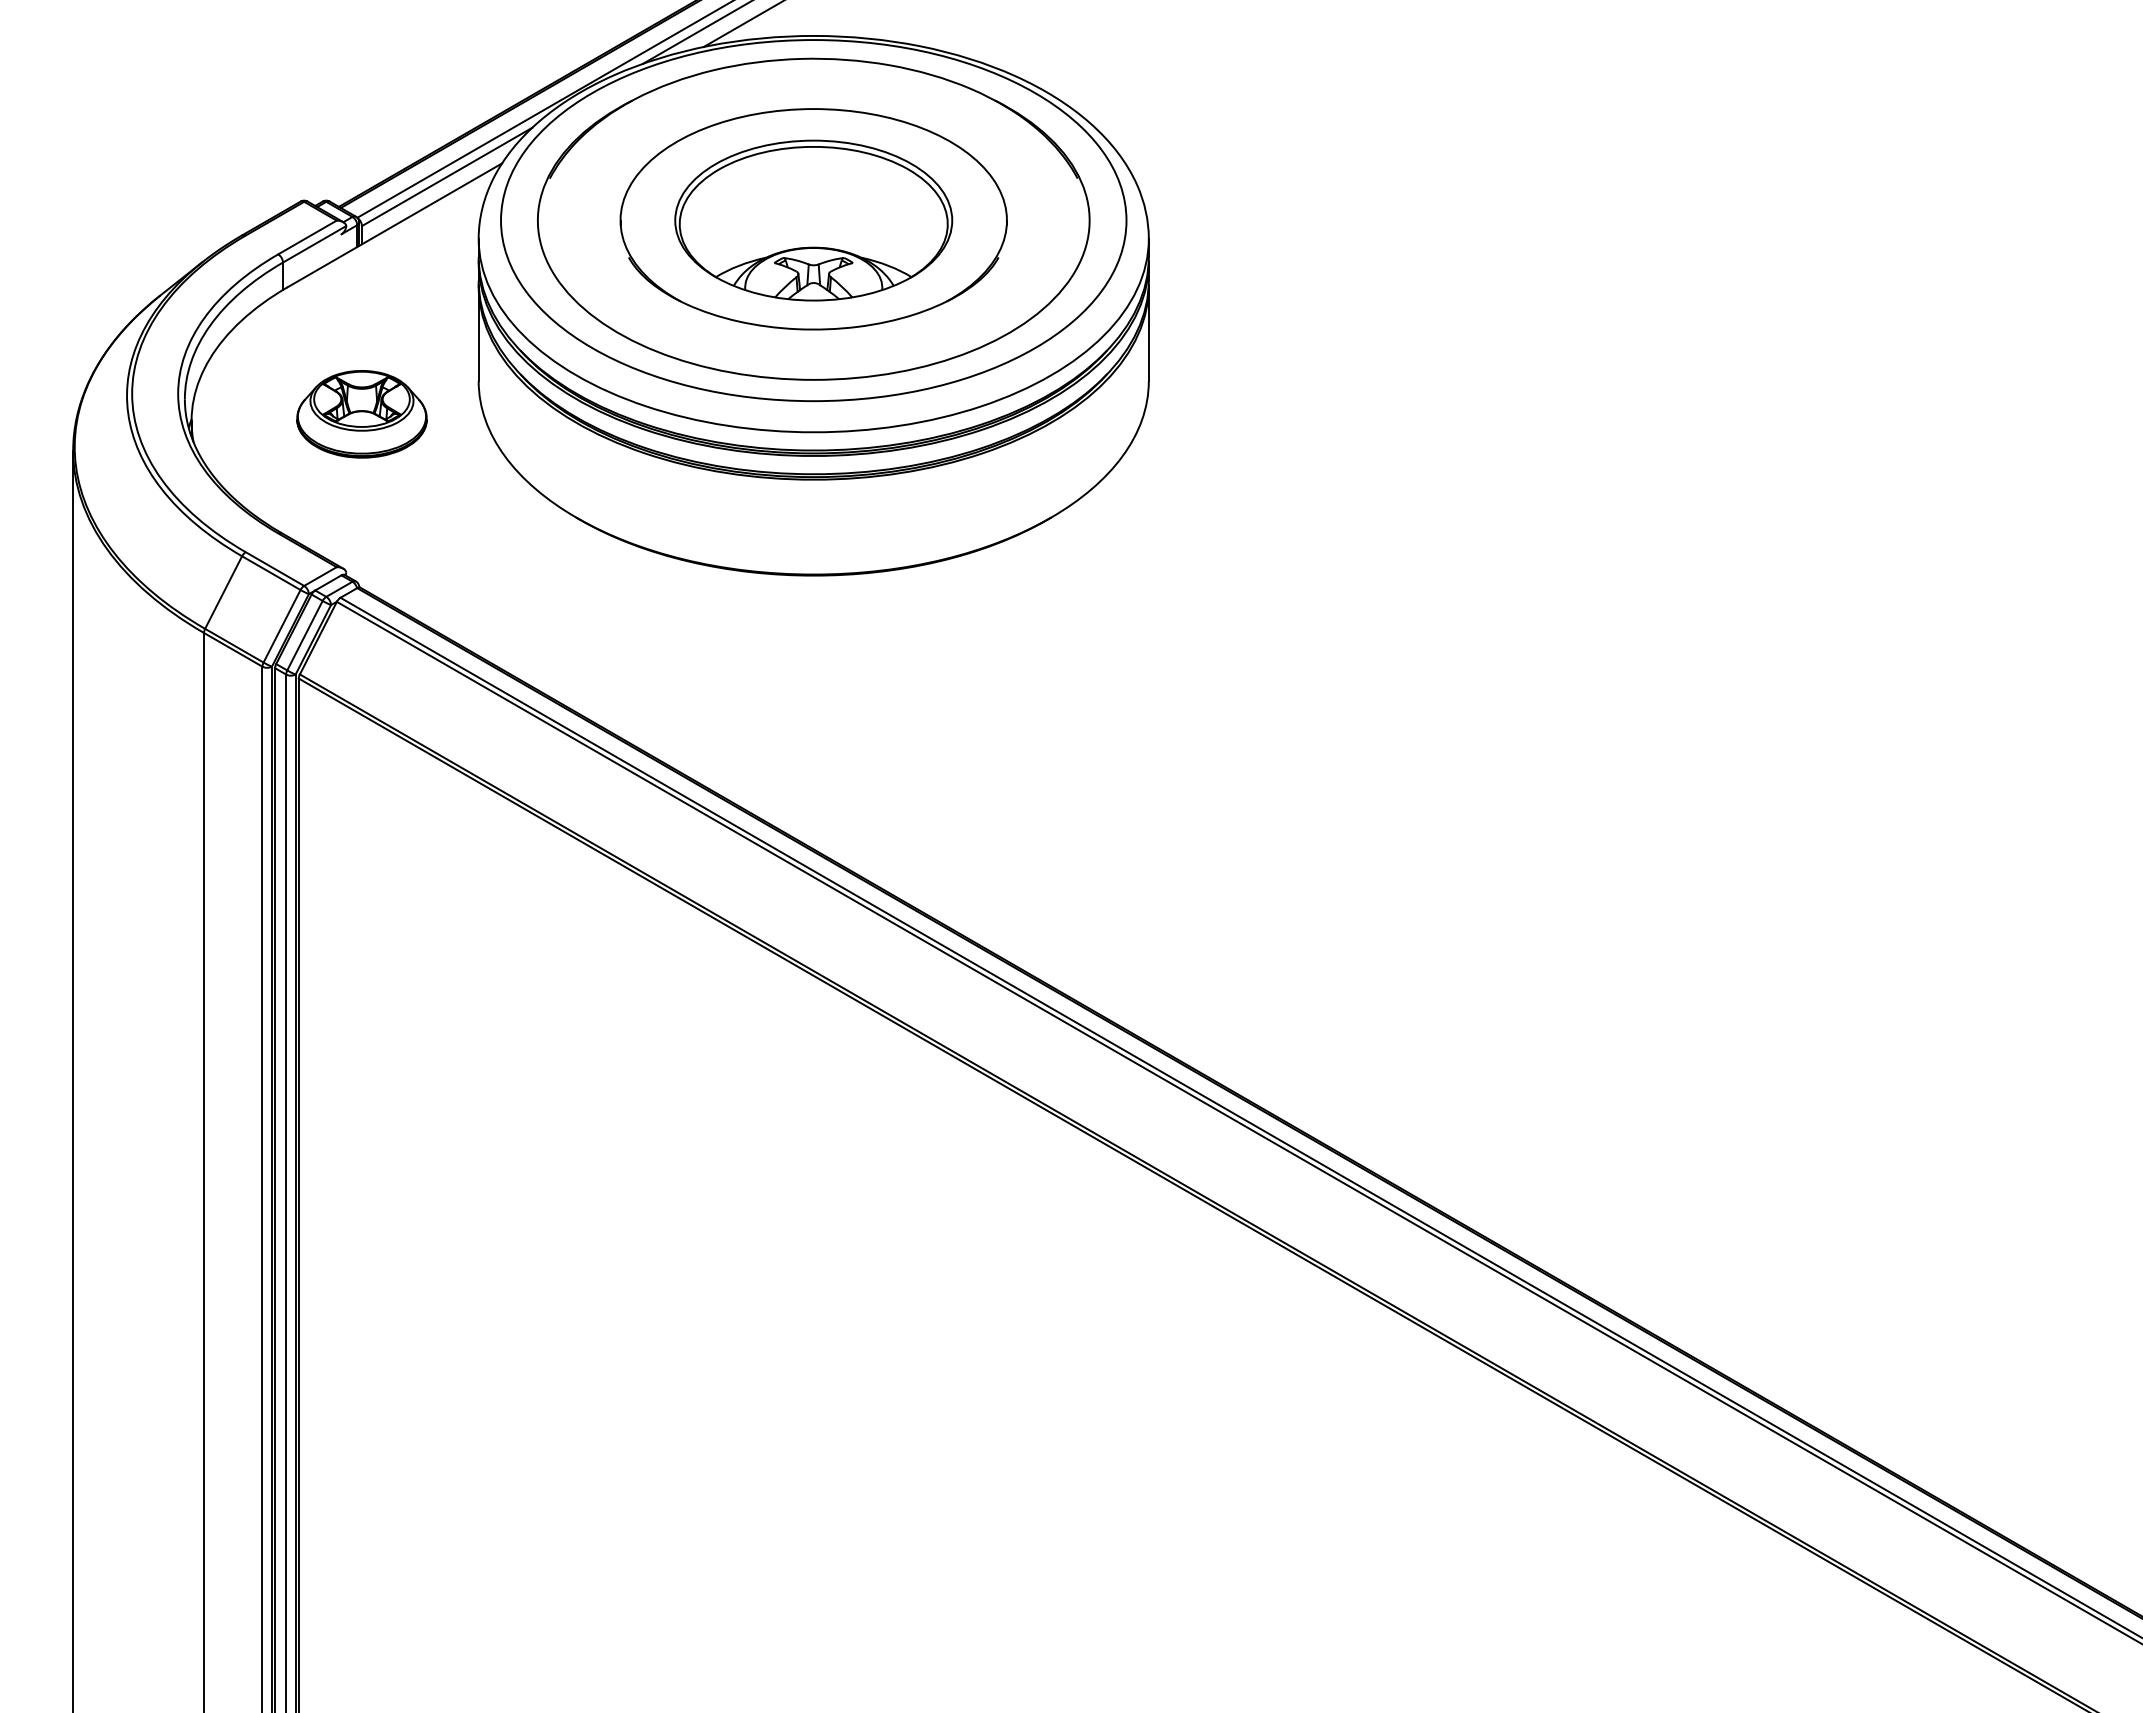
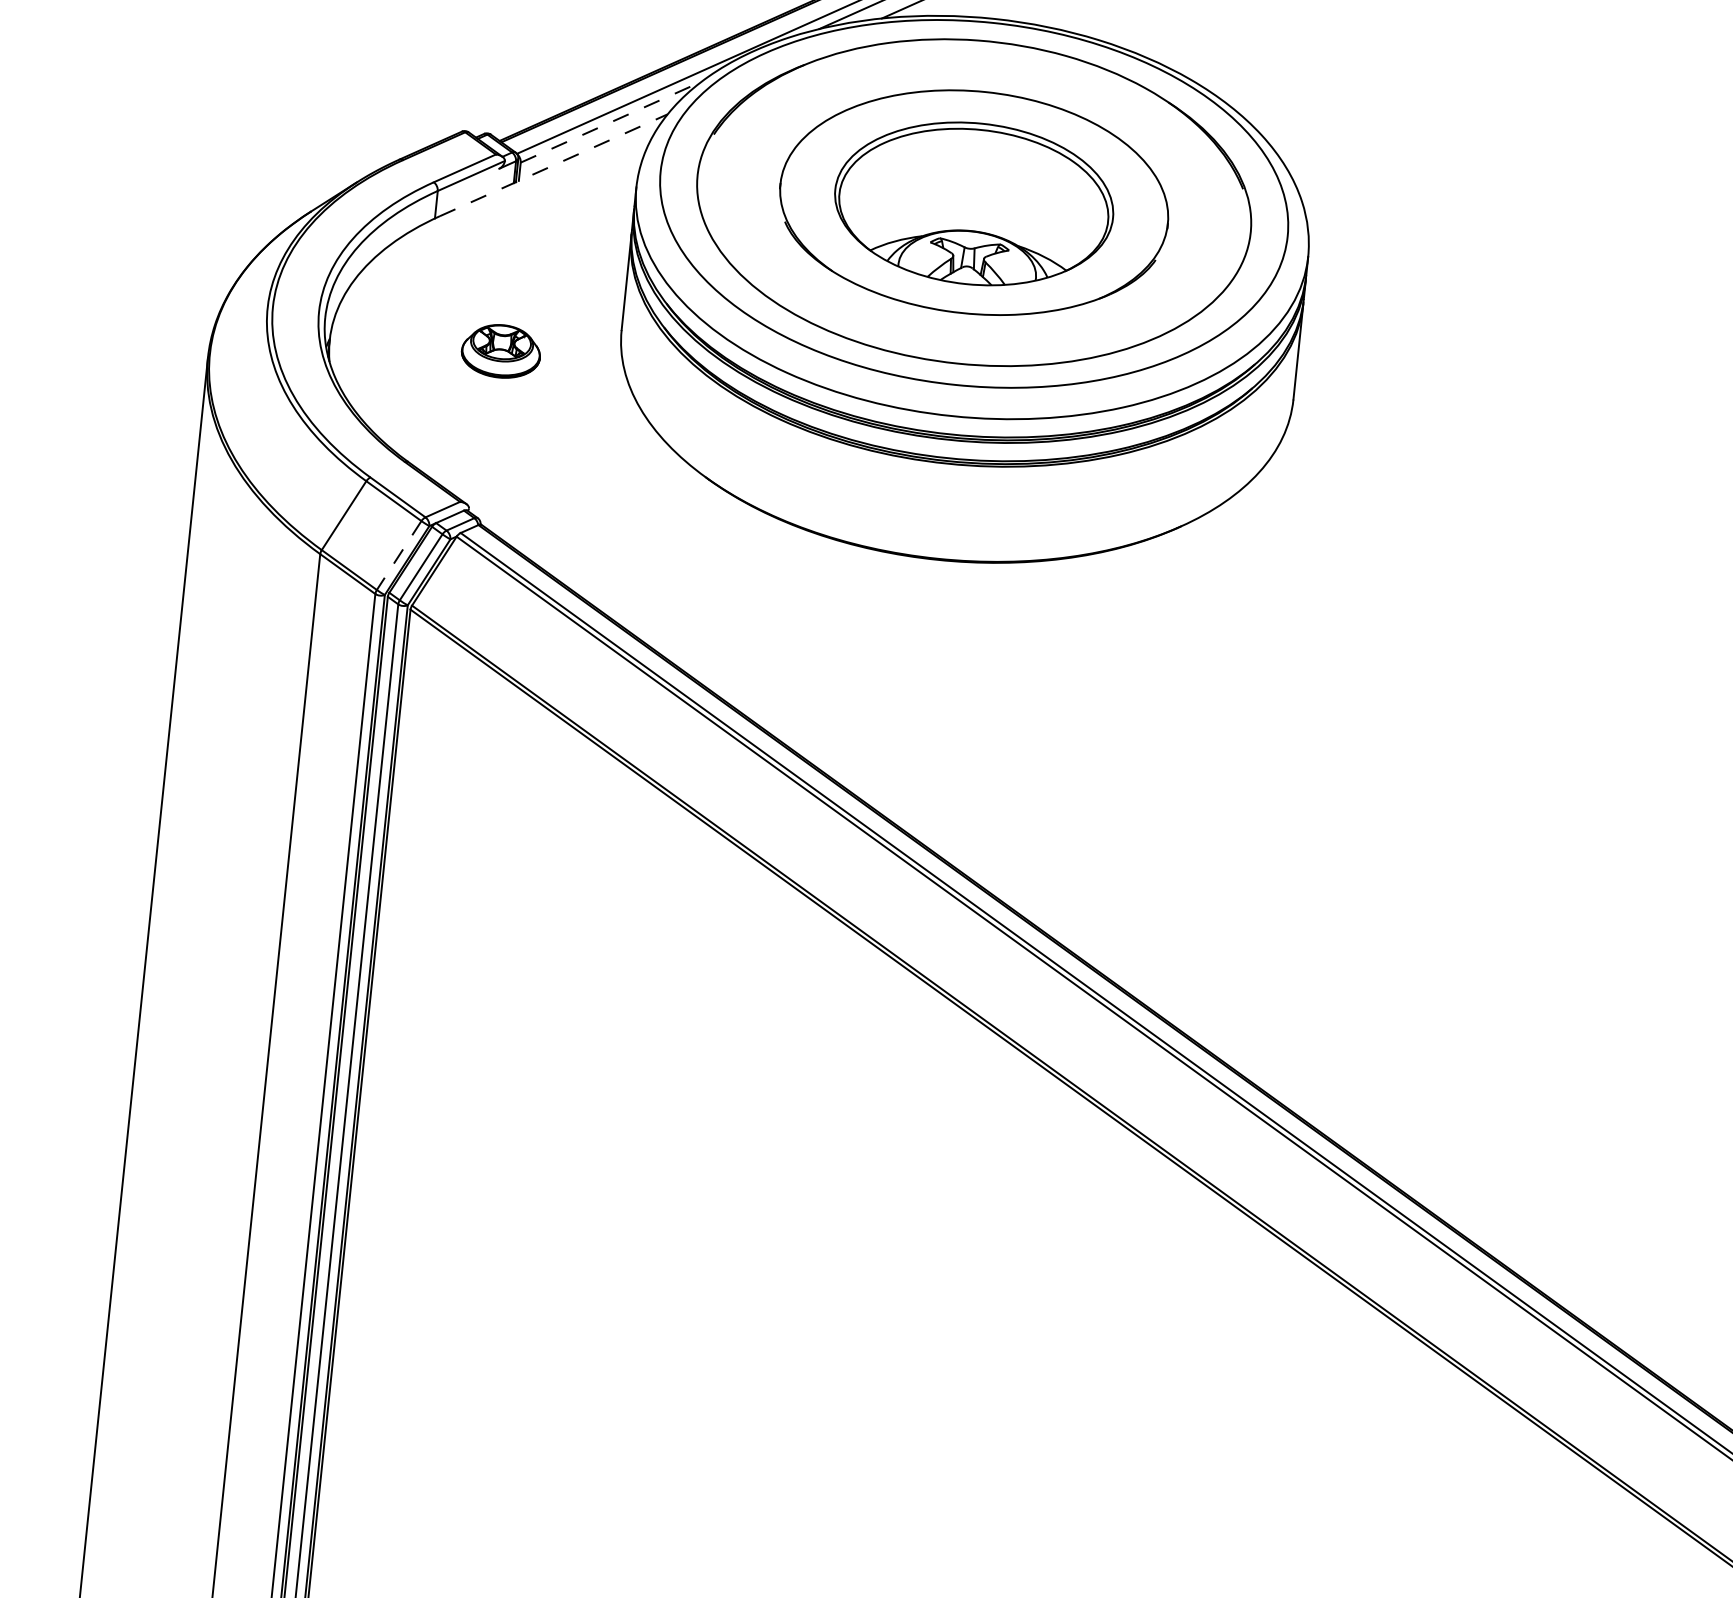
line: (447, 176) -> (611, 121), solid -> dashed
line: (394, 225) -> (553, 165), solid -> dashed
part: (361, 414) -> (500, 351), size x0.6
line: (282, 626) -> (399, 555), solid -> dashed

